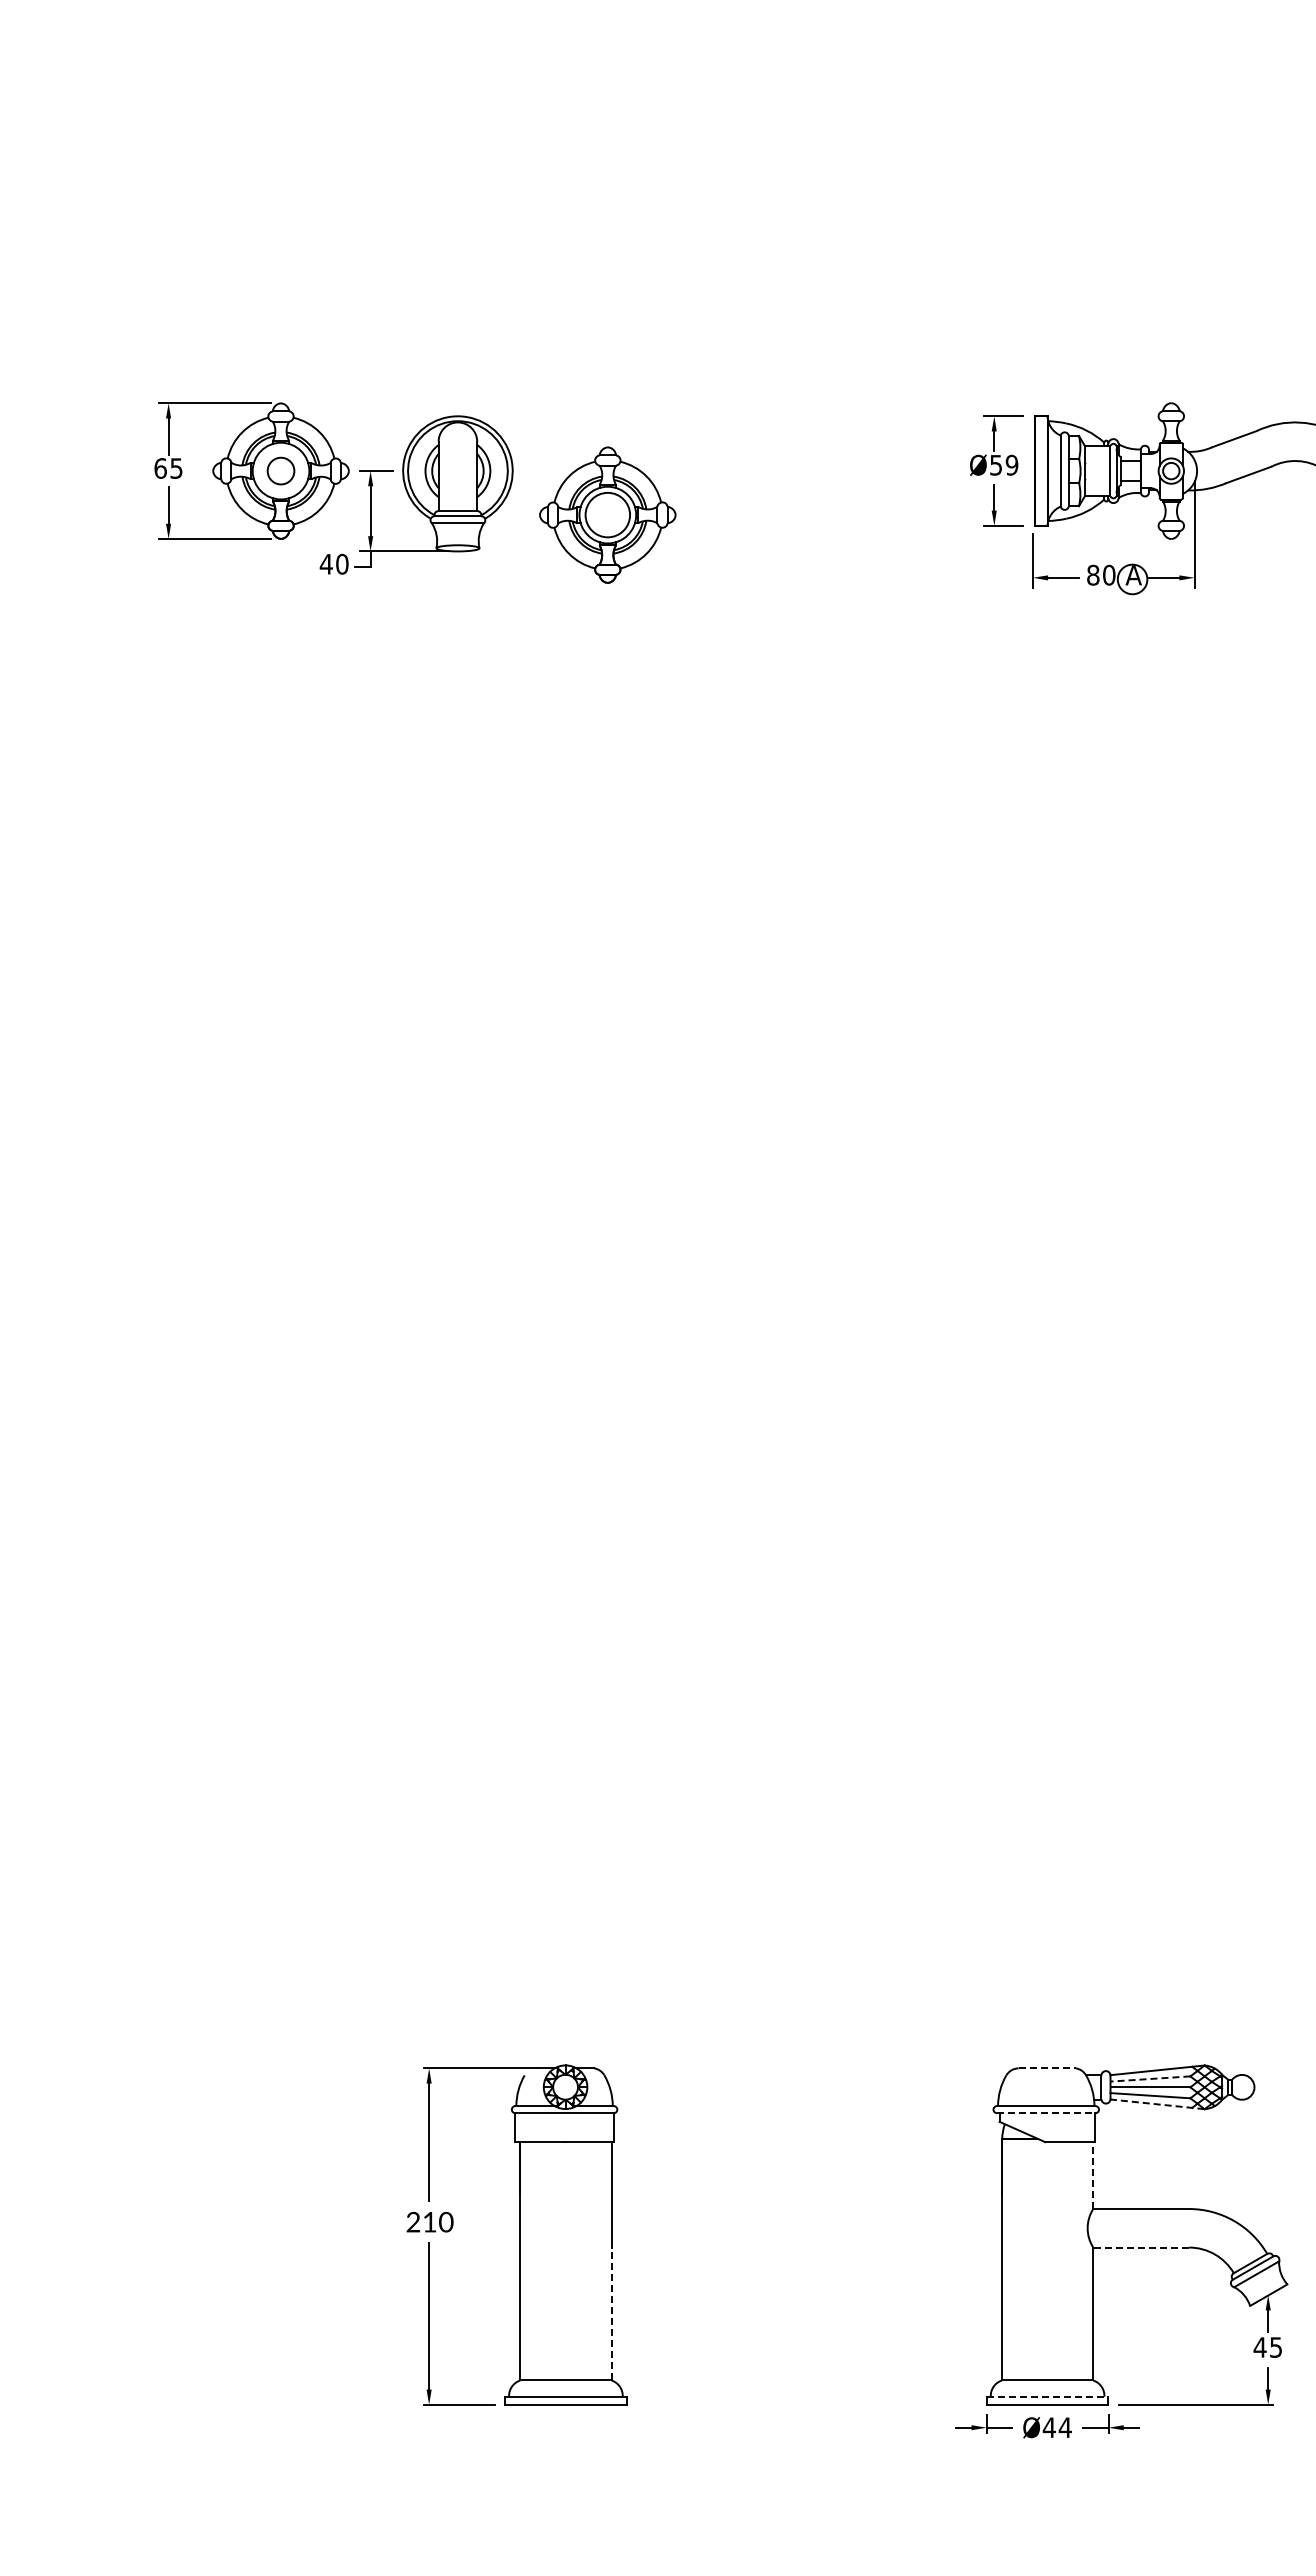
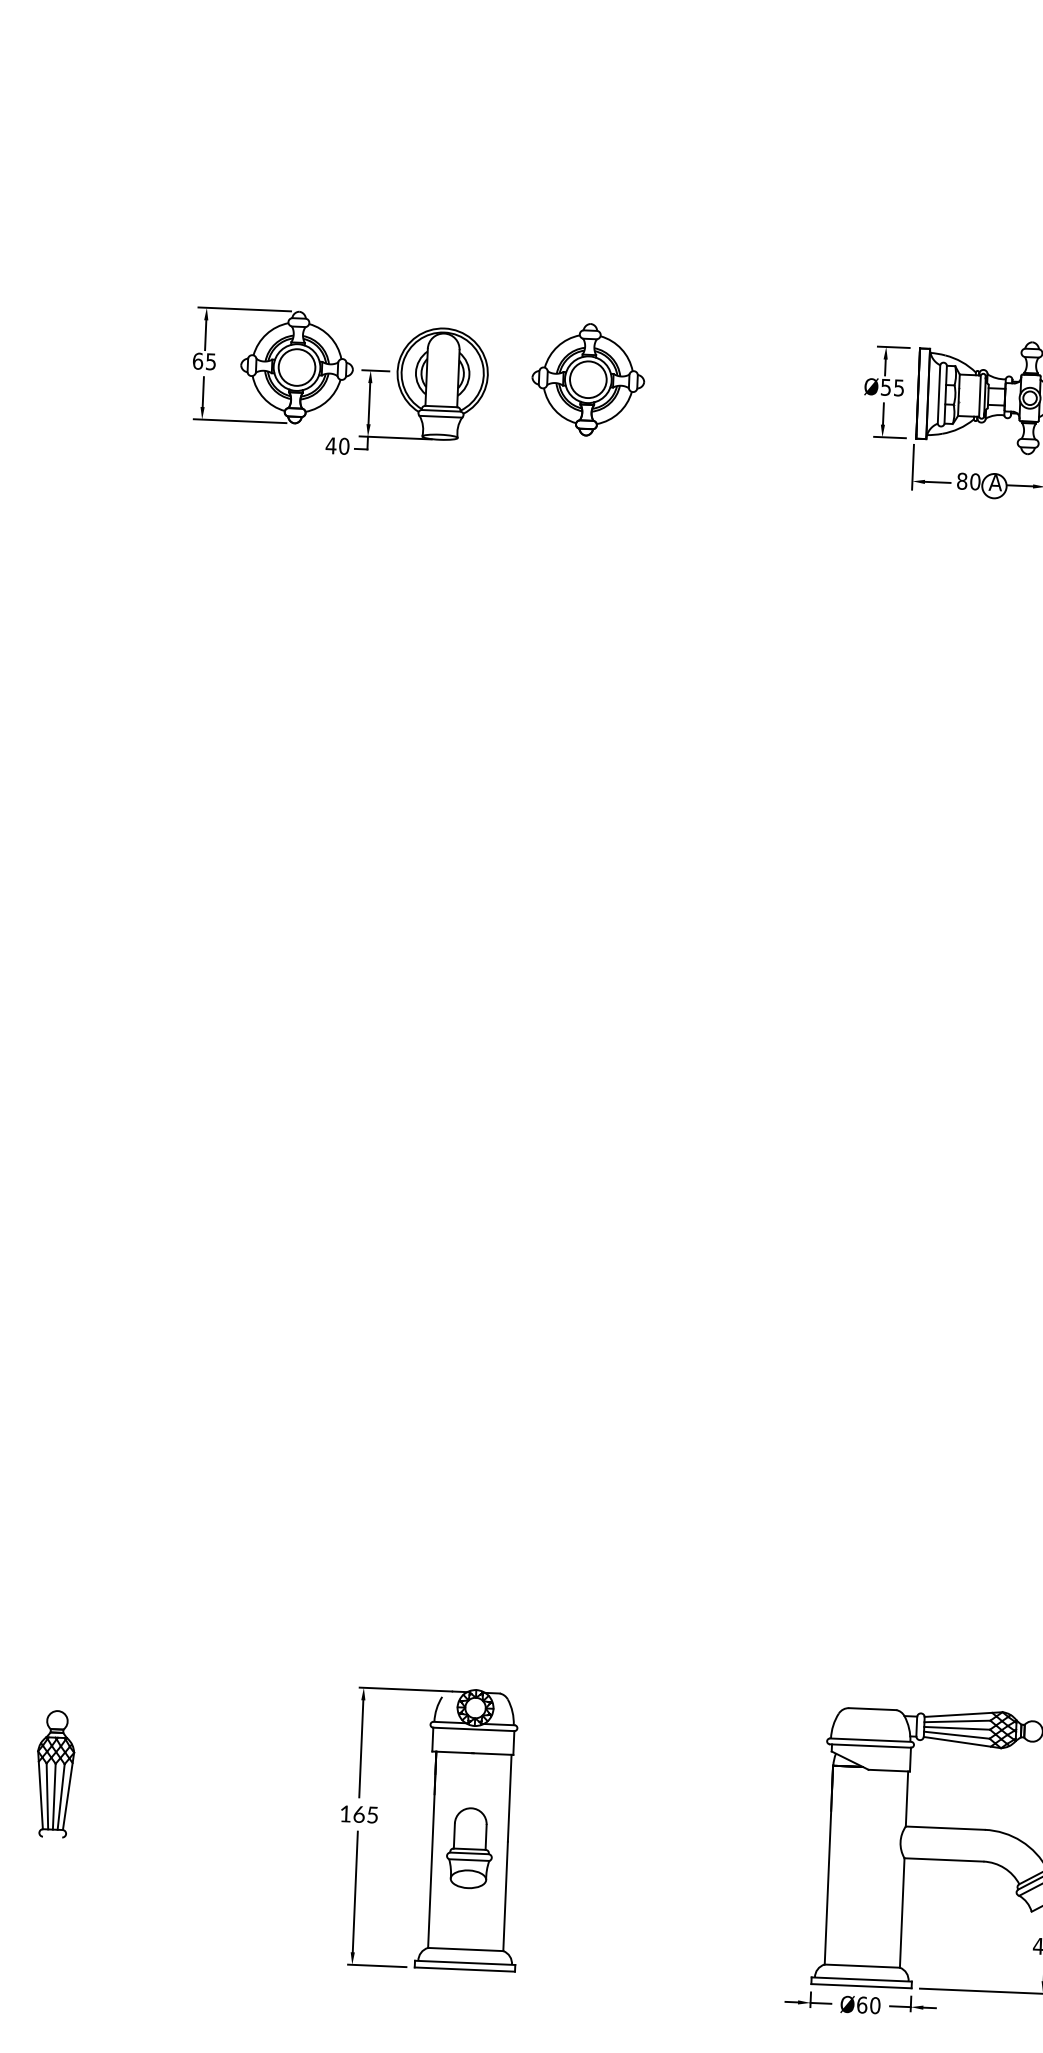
text: (1011, 464) -> (898, 387), Ø59 -> Ø55
circle: (280, 470) -> (296, 367), size x1.67
part: (607, 514) -> (588, 379), moved
line: (1047, 2068) -> (873, 1709), dashed -> solid
line: (1149, 2079) -> (956, 1721), dashed -> solid
line: (1156, 2104) -> (961, 1742), dashed -> solid
line: (1046, 2113) -> (870, 1746), dashed -> solid
line: (1093, 2175) -> (907, 1798), dashed -> solid
part: (59, 2188) -> (55, 1773), added
text: (429, 2221) -> (358, 1813), 210 -> 165
line: (1141, 2247) -> (944, 1859), dashed -> solid
part: (565, 2257) -> (469, 1848), added
line: (611, 2313) -> (505, 1895), dashed -> solid
line: (1047, 2396) -> (861, 1979), dashed -> solid
text: (1056, 2427) -> (868, 2005), Ø44 -> Ø60

